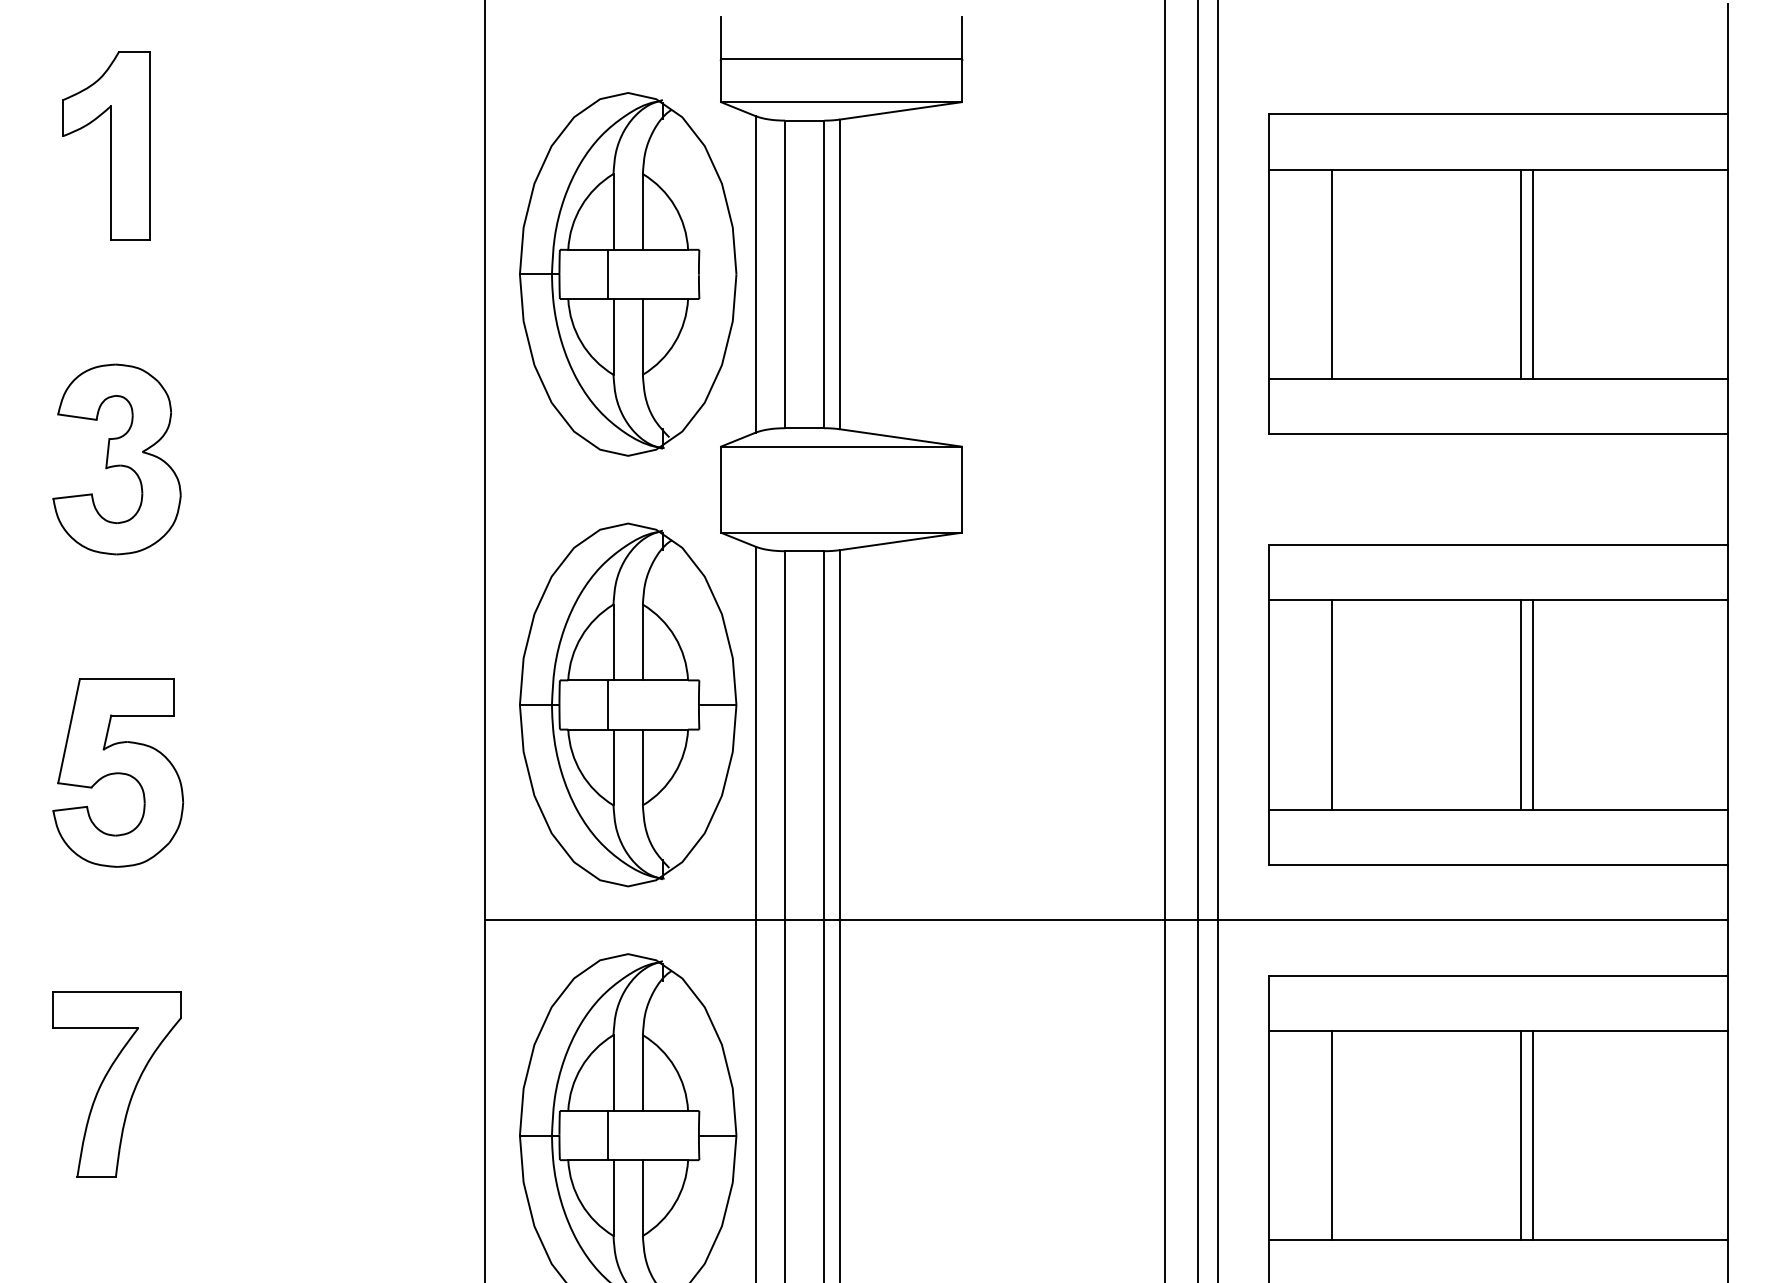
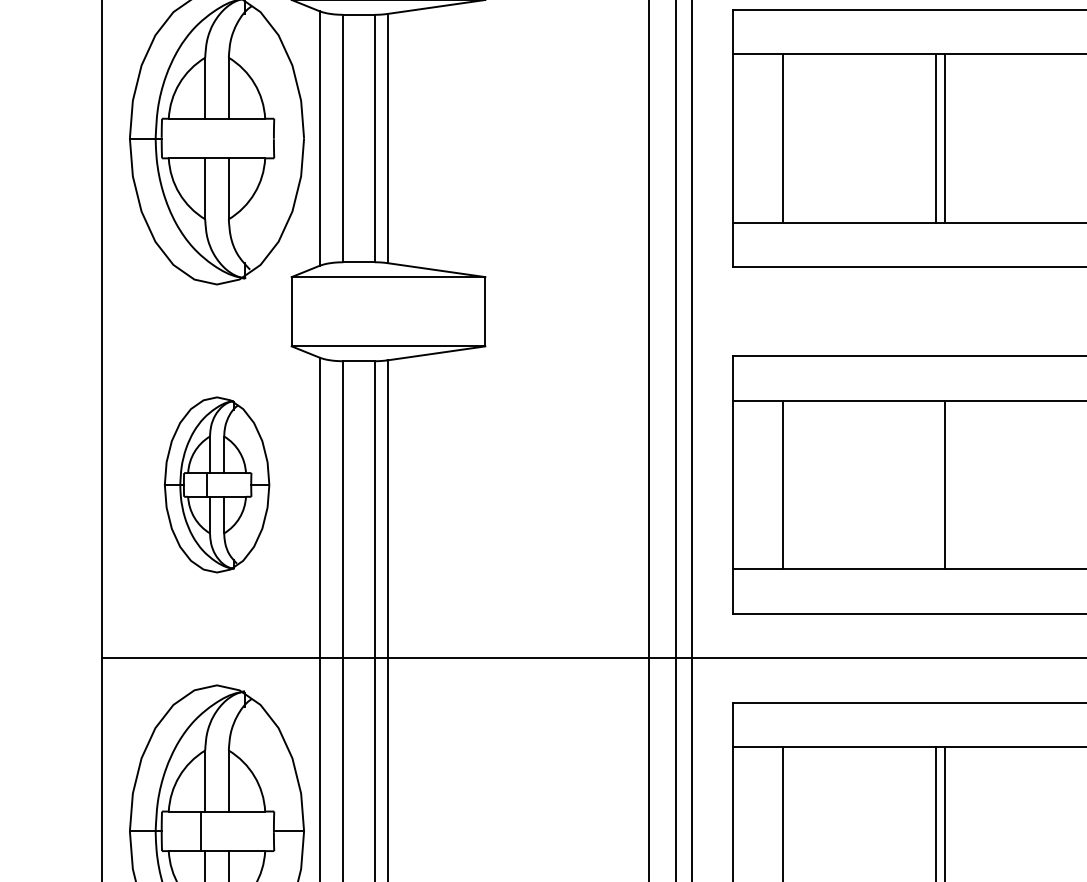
line: (607, 274) -> (200, 138), removed
part: (628, 704) -> (217, 484), size x0.6
line: (1521, 704) -> (935, 484), removed

